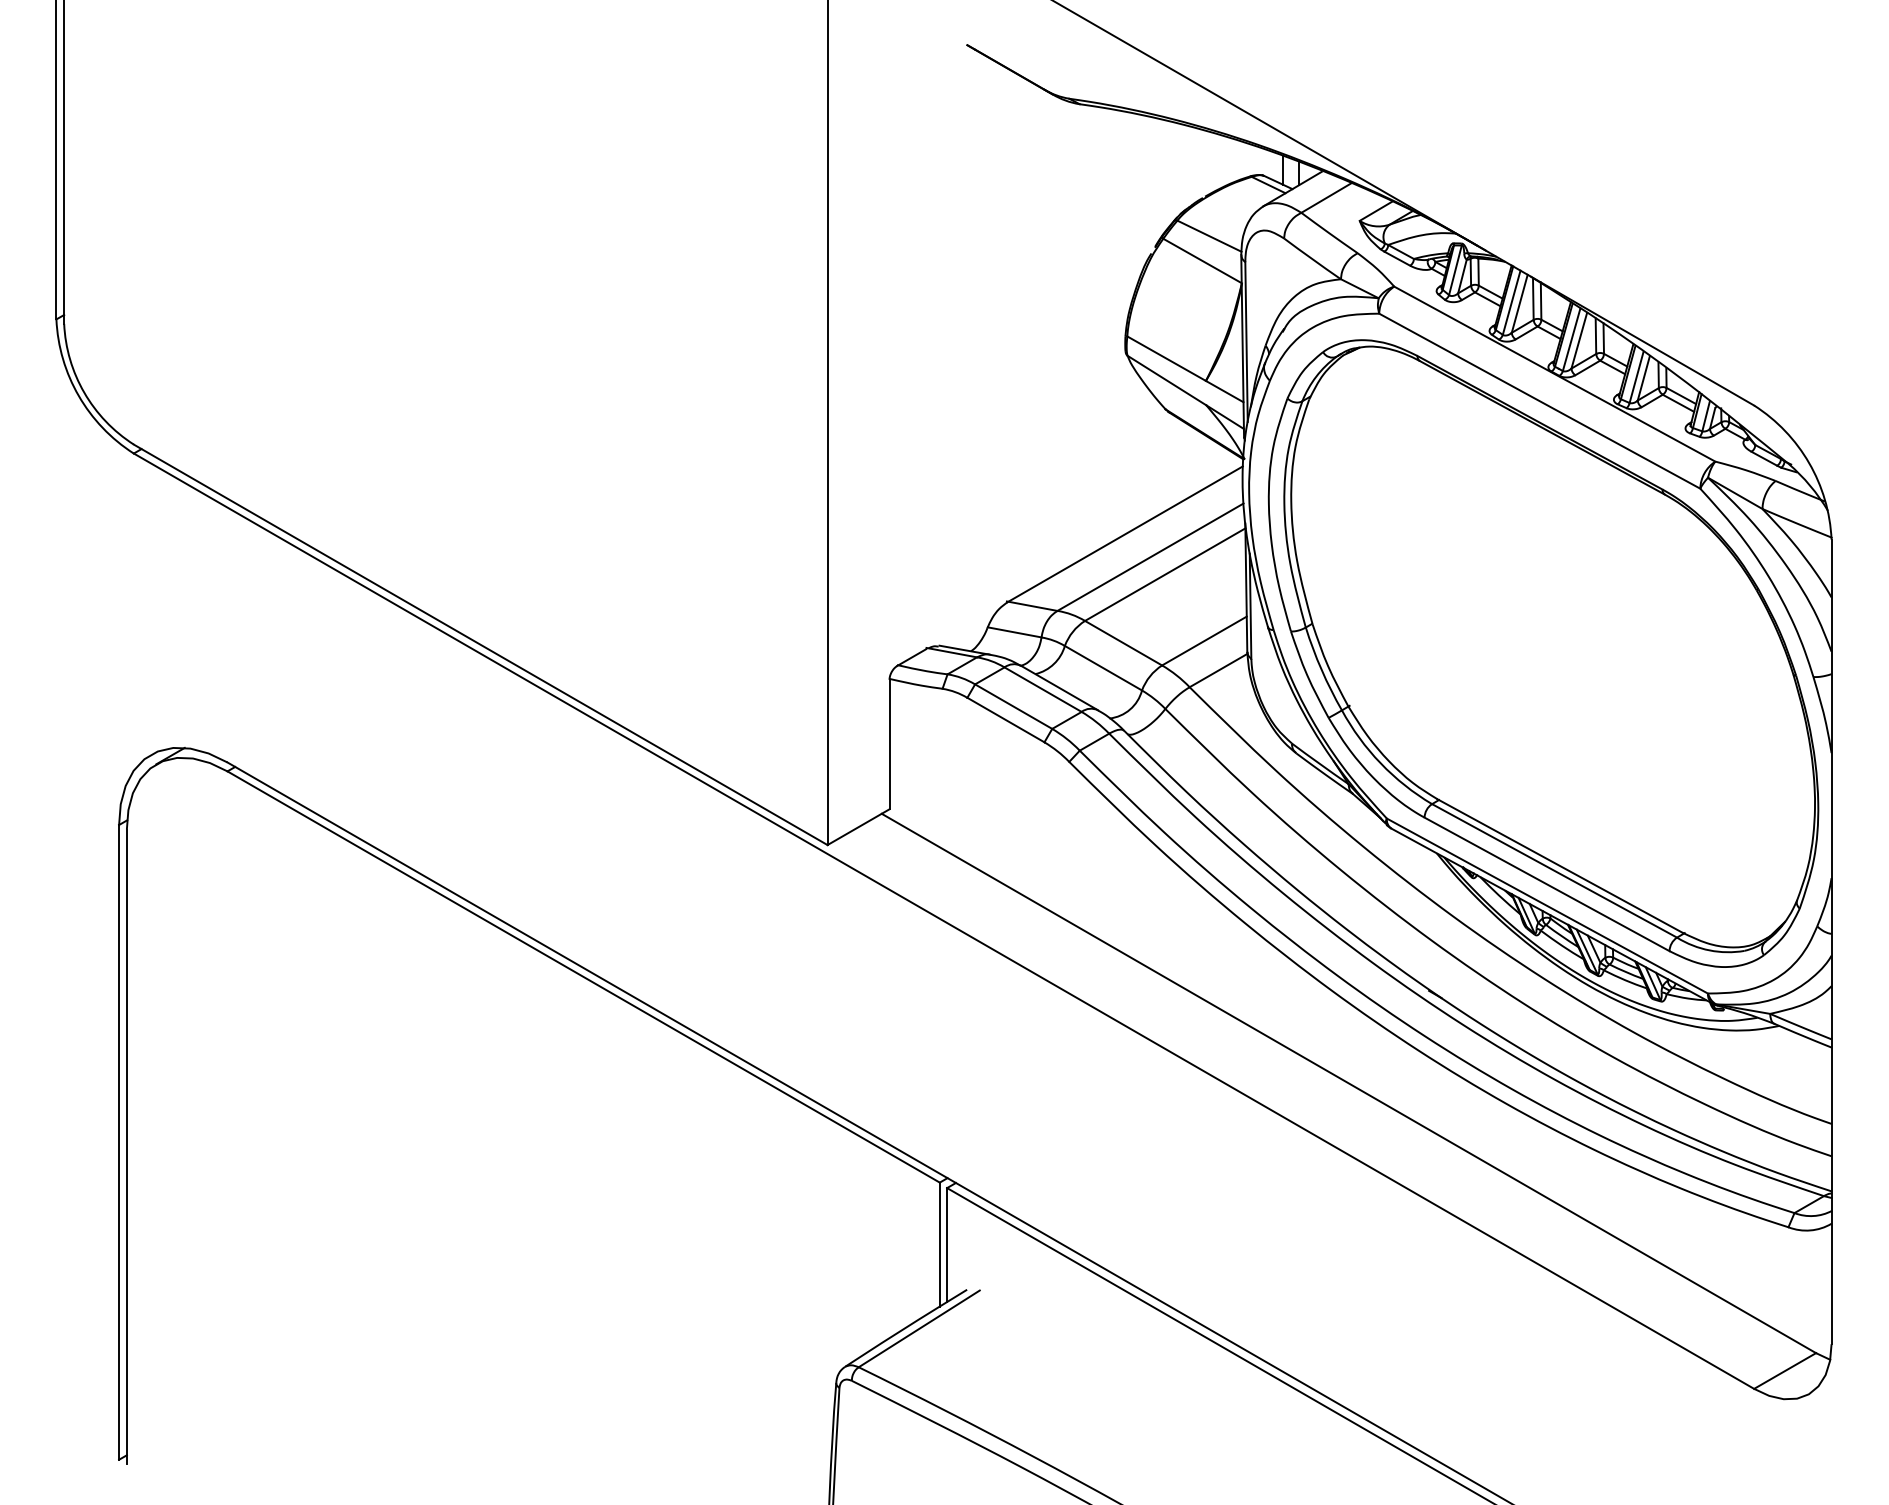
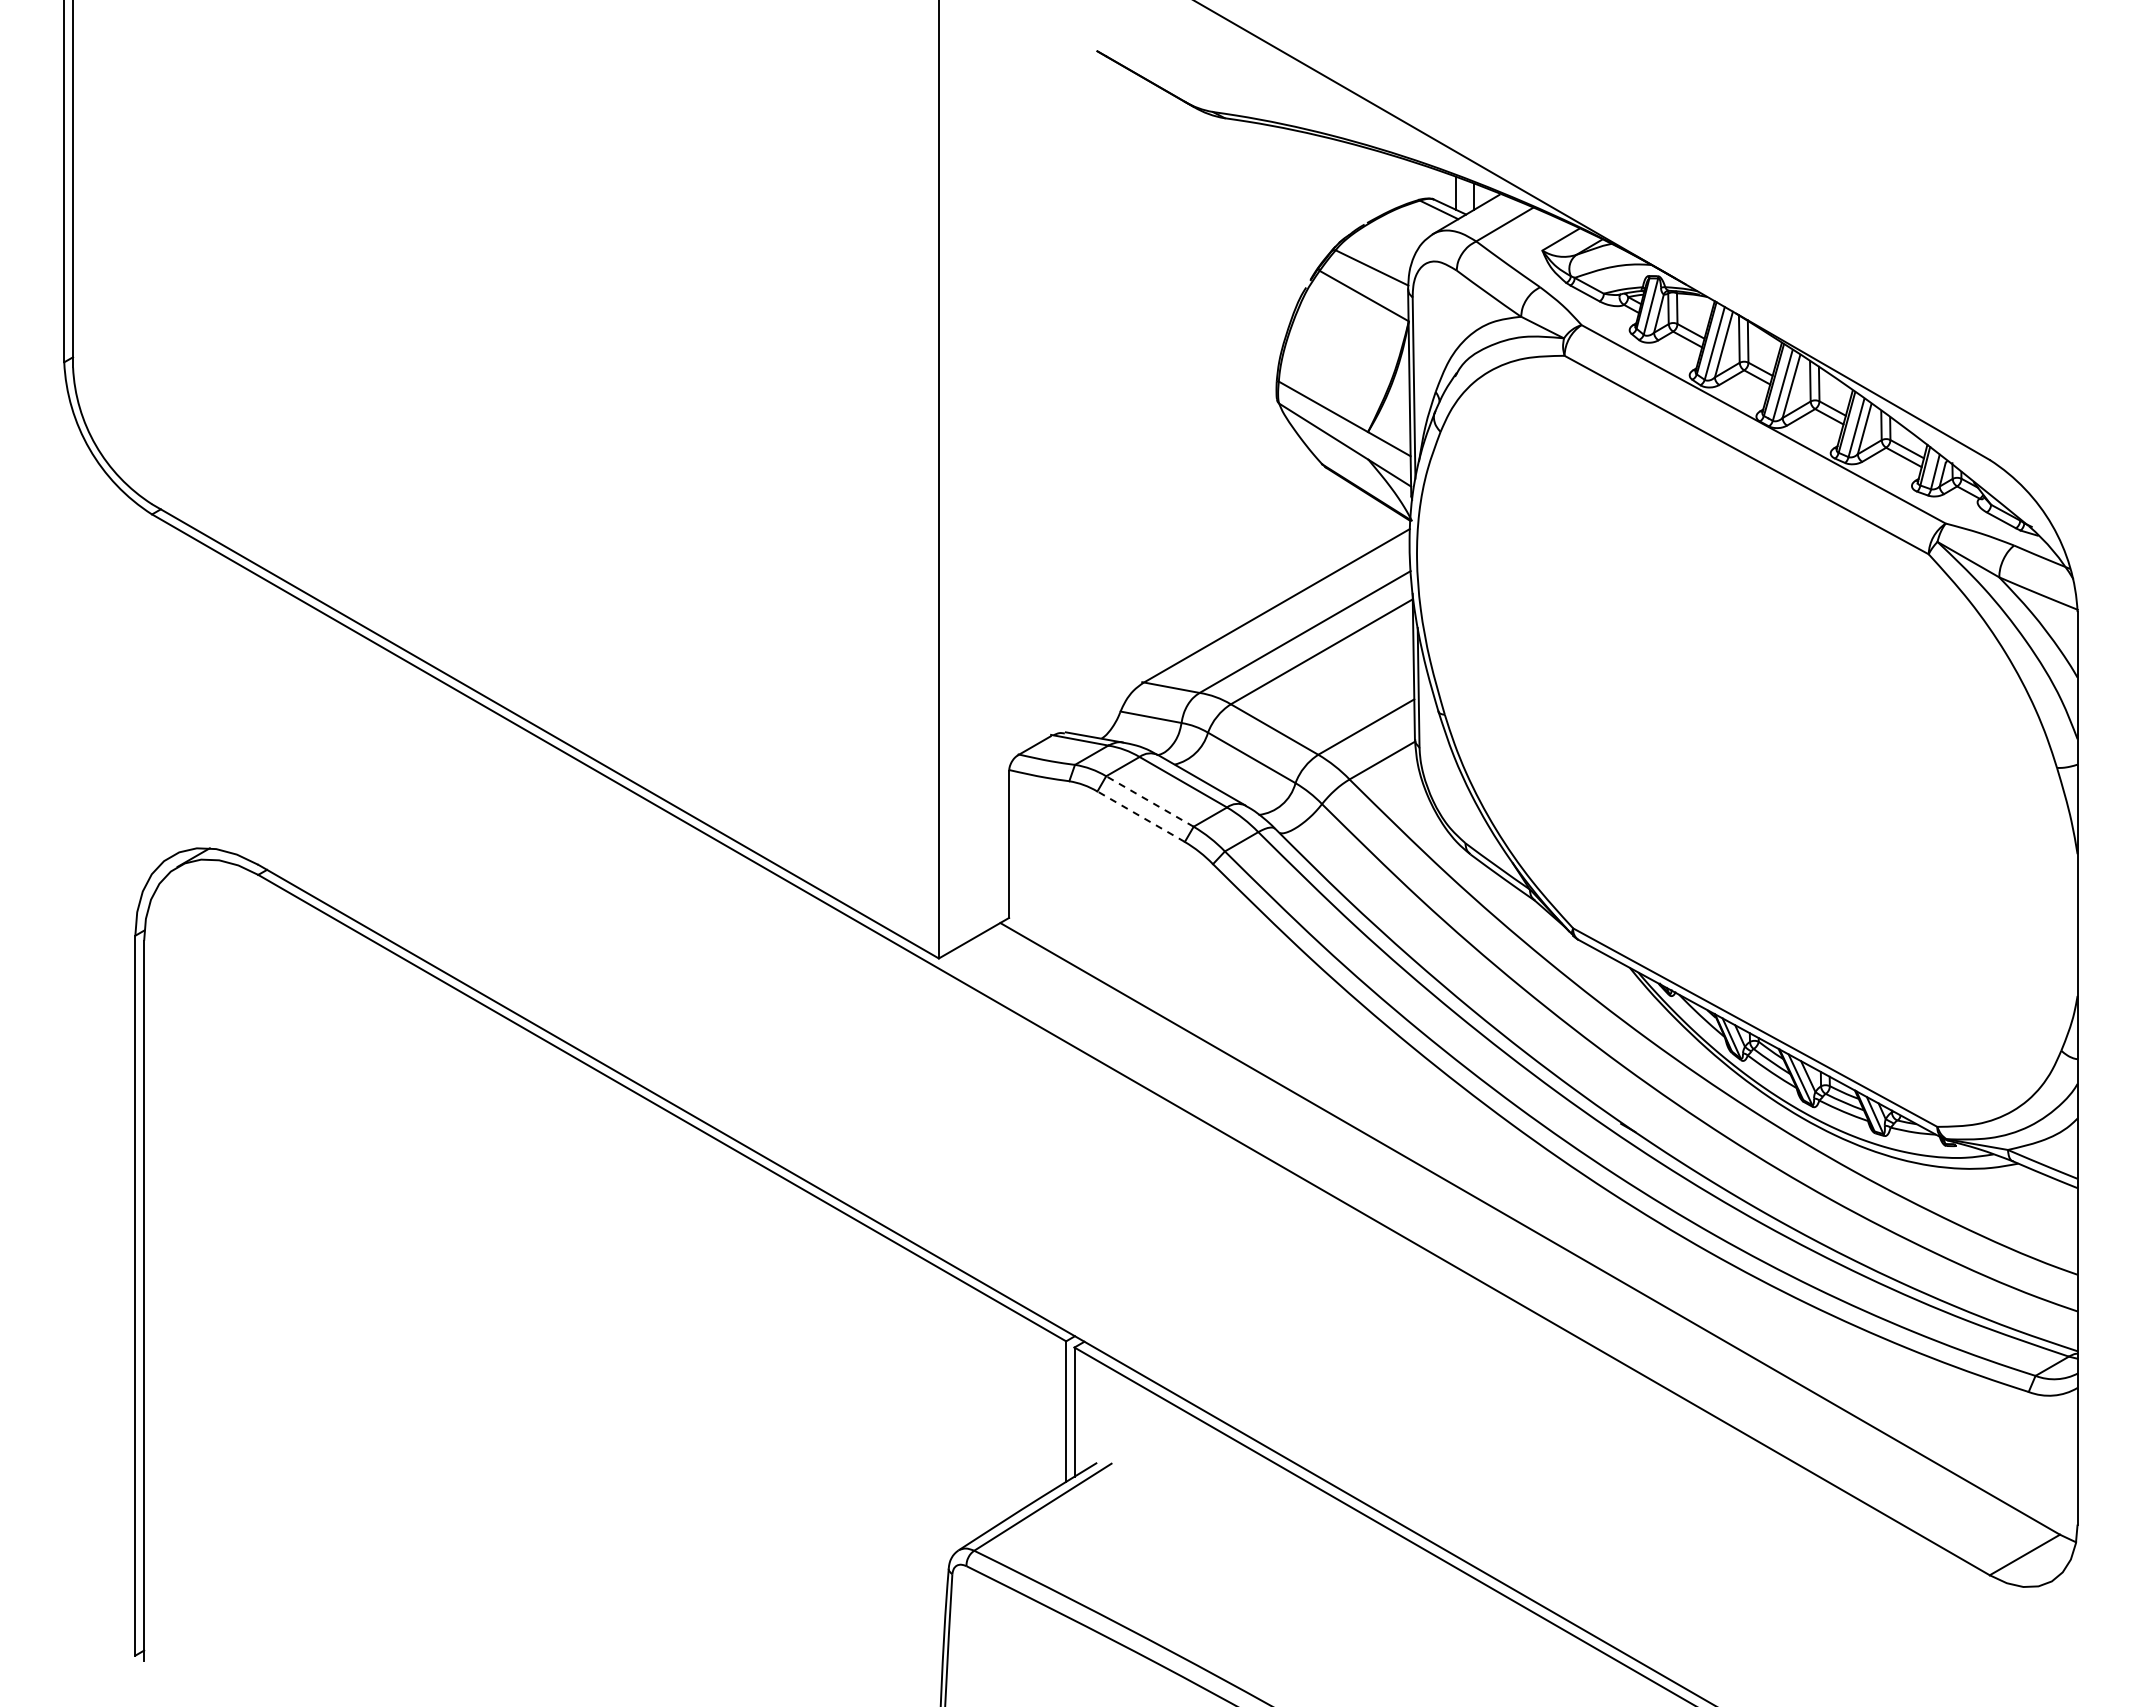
part: (1543, 652) -> (1750, 740), removed
line: (1013, 706) -> (1149, 801), solid -> dashed
line: (1005, 719) -> (1140, 816), solid -> dashed

